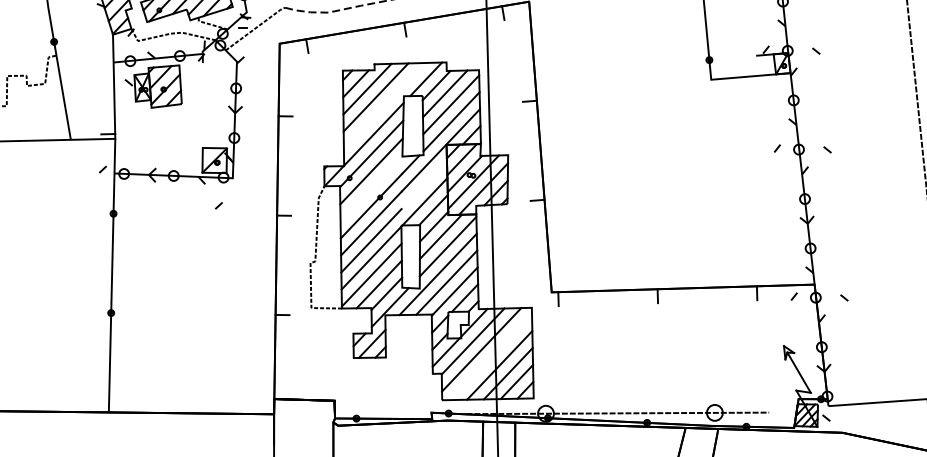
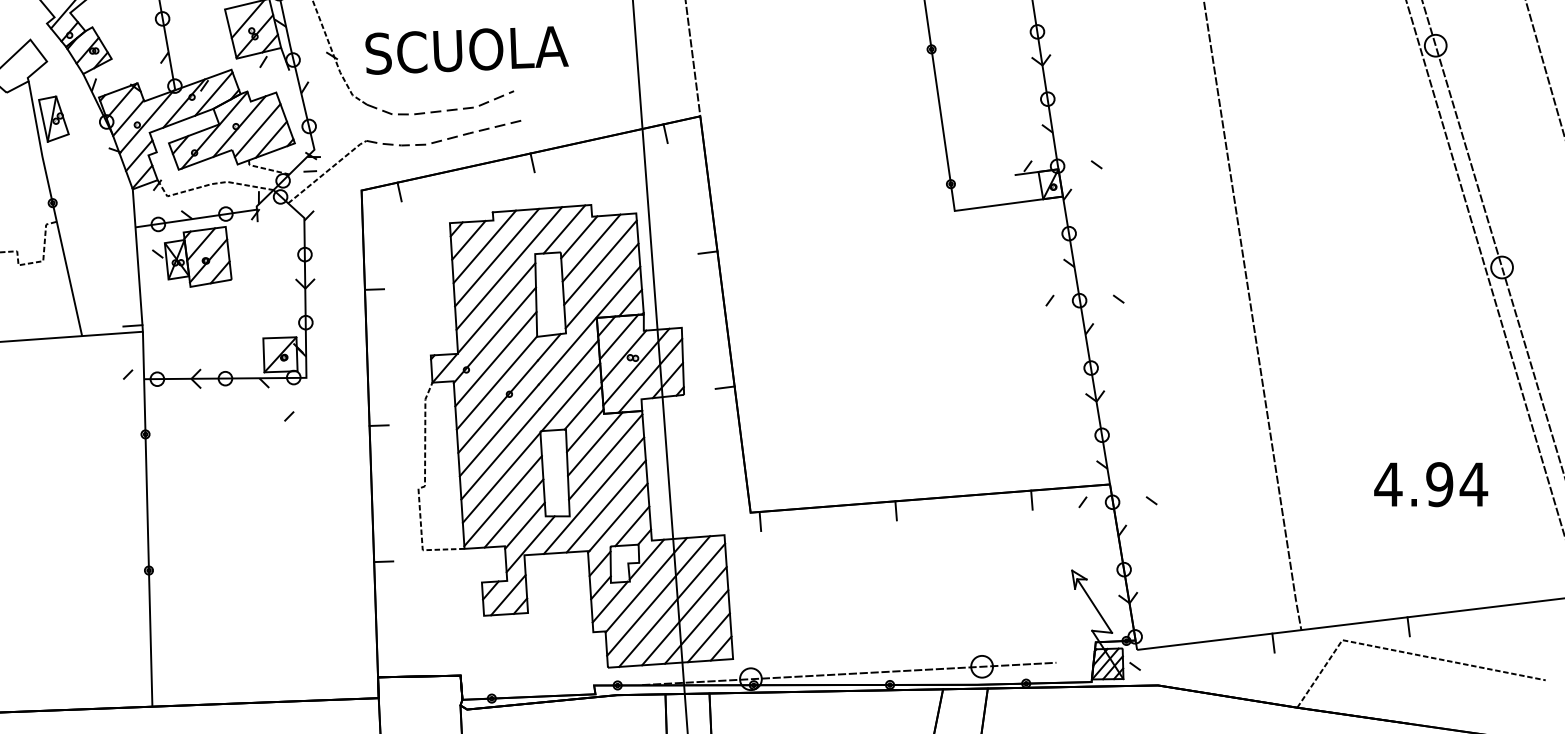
line: (384, 105) -> (509, 268), added
line: (423, 185) -> (568, 374), added
line: (371, 188) -> (496, 382), added
line: (491, 356) -> (672, 604), added

